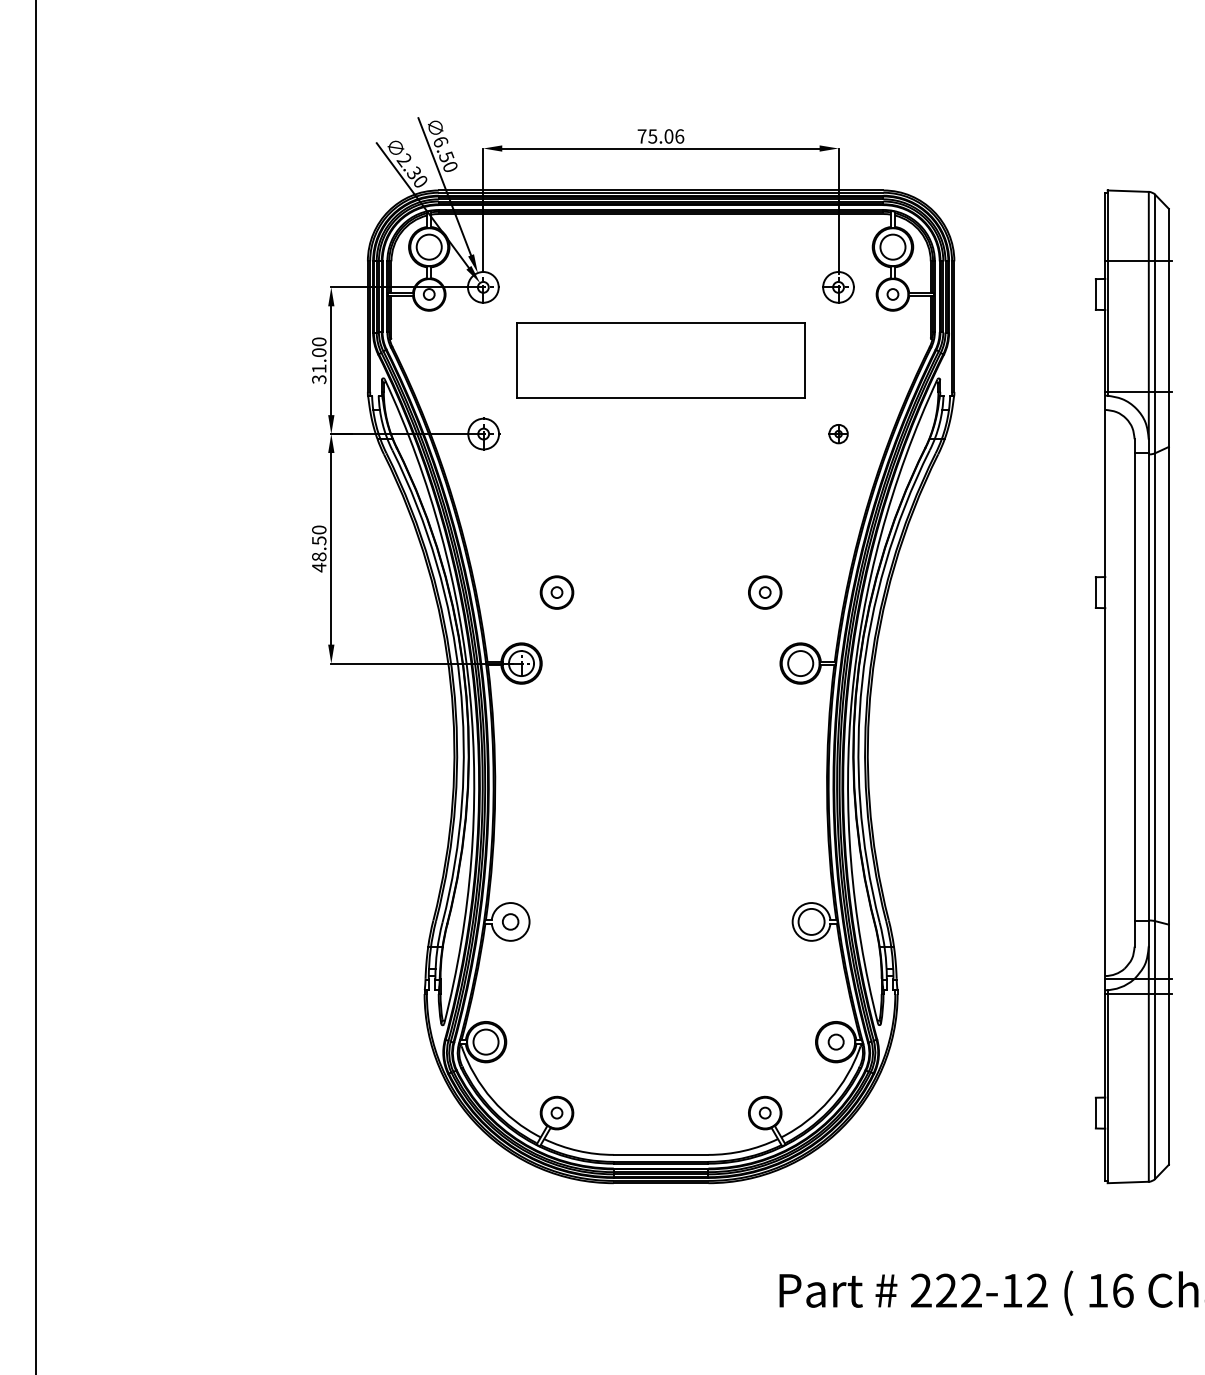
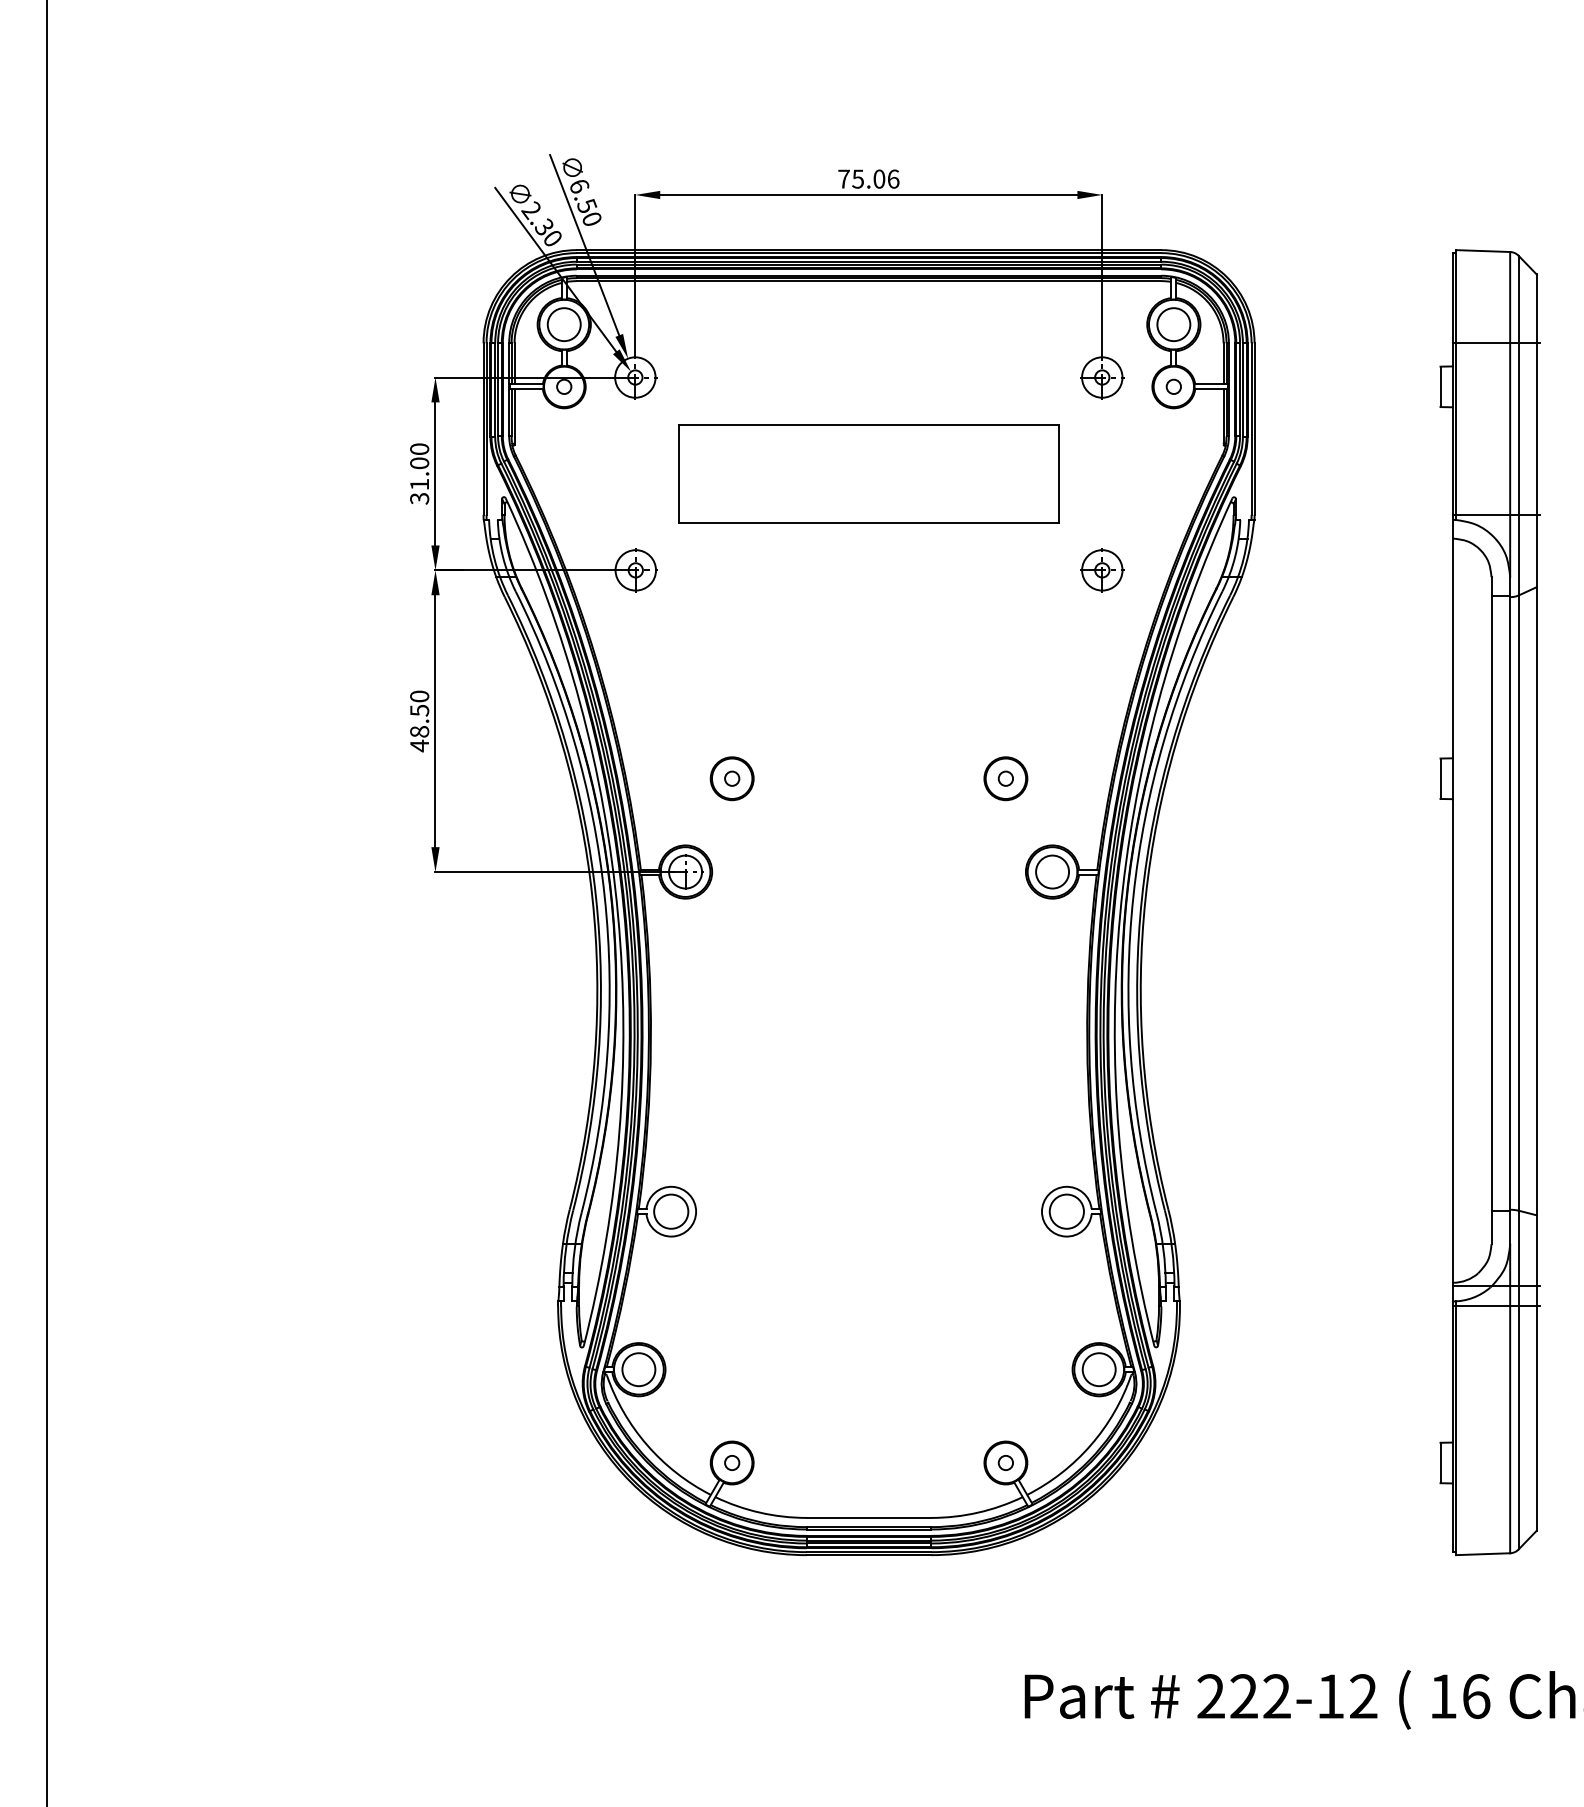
part: (838, 434) -> (1102, 570), size x1.67
circle: (510, 921) -> (671, 1211), size x1.67
circle: (835, 1041) -> (1098, 1369), size x1.67

